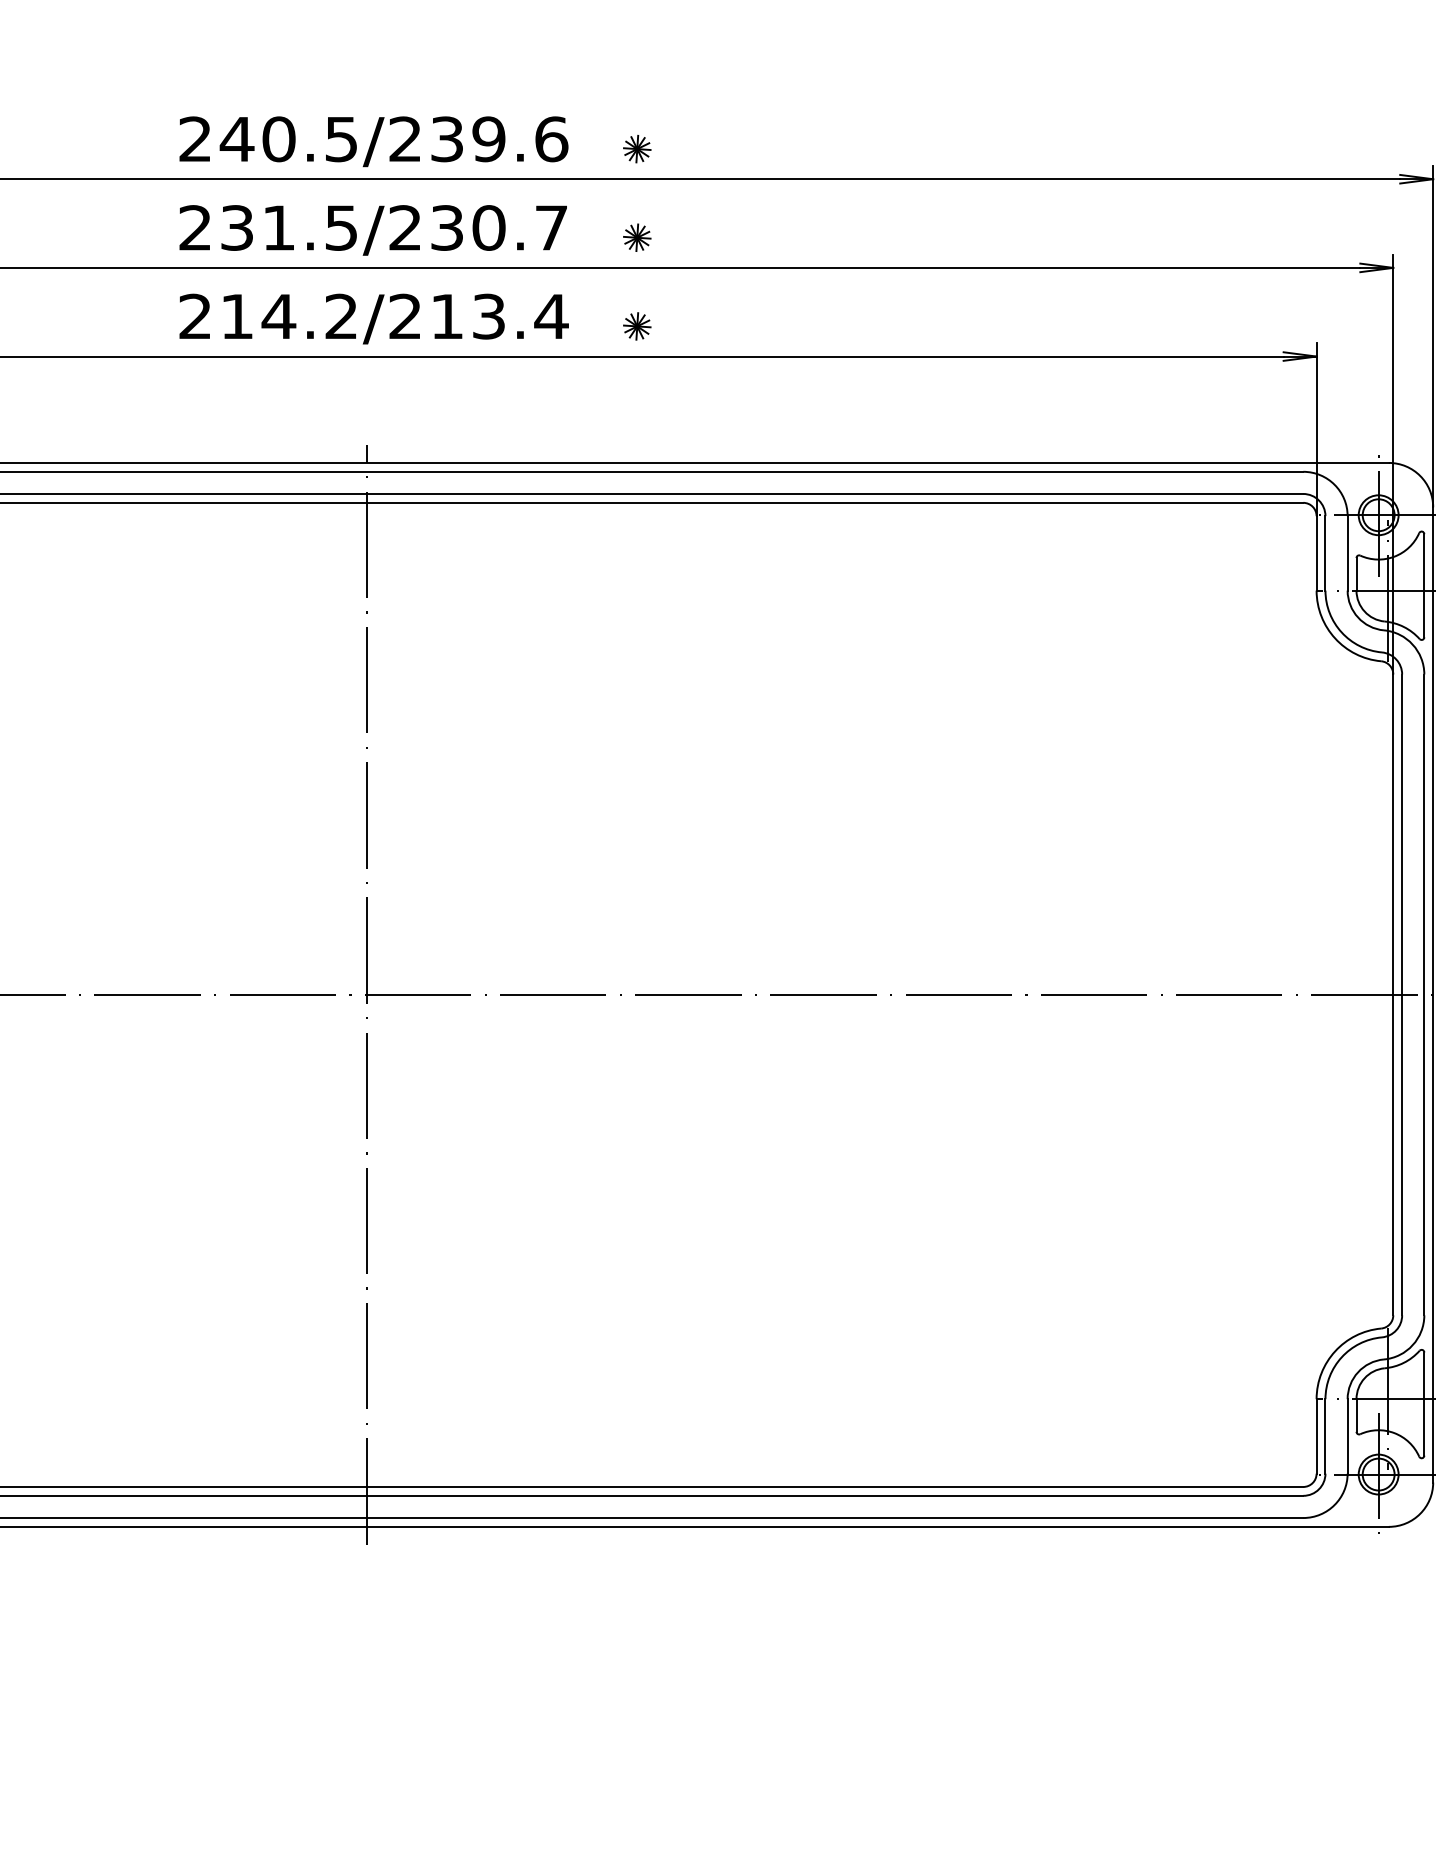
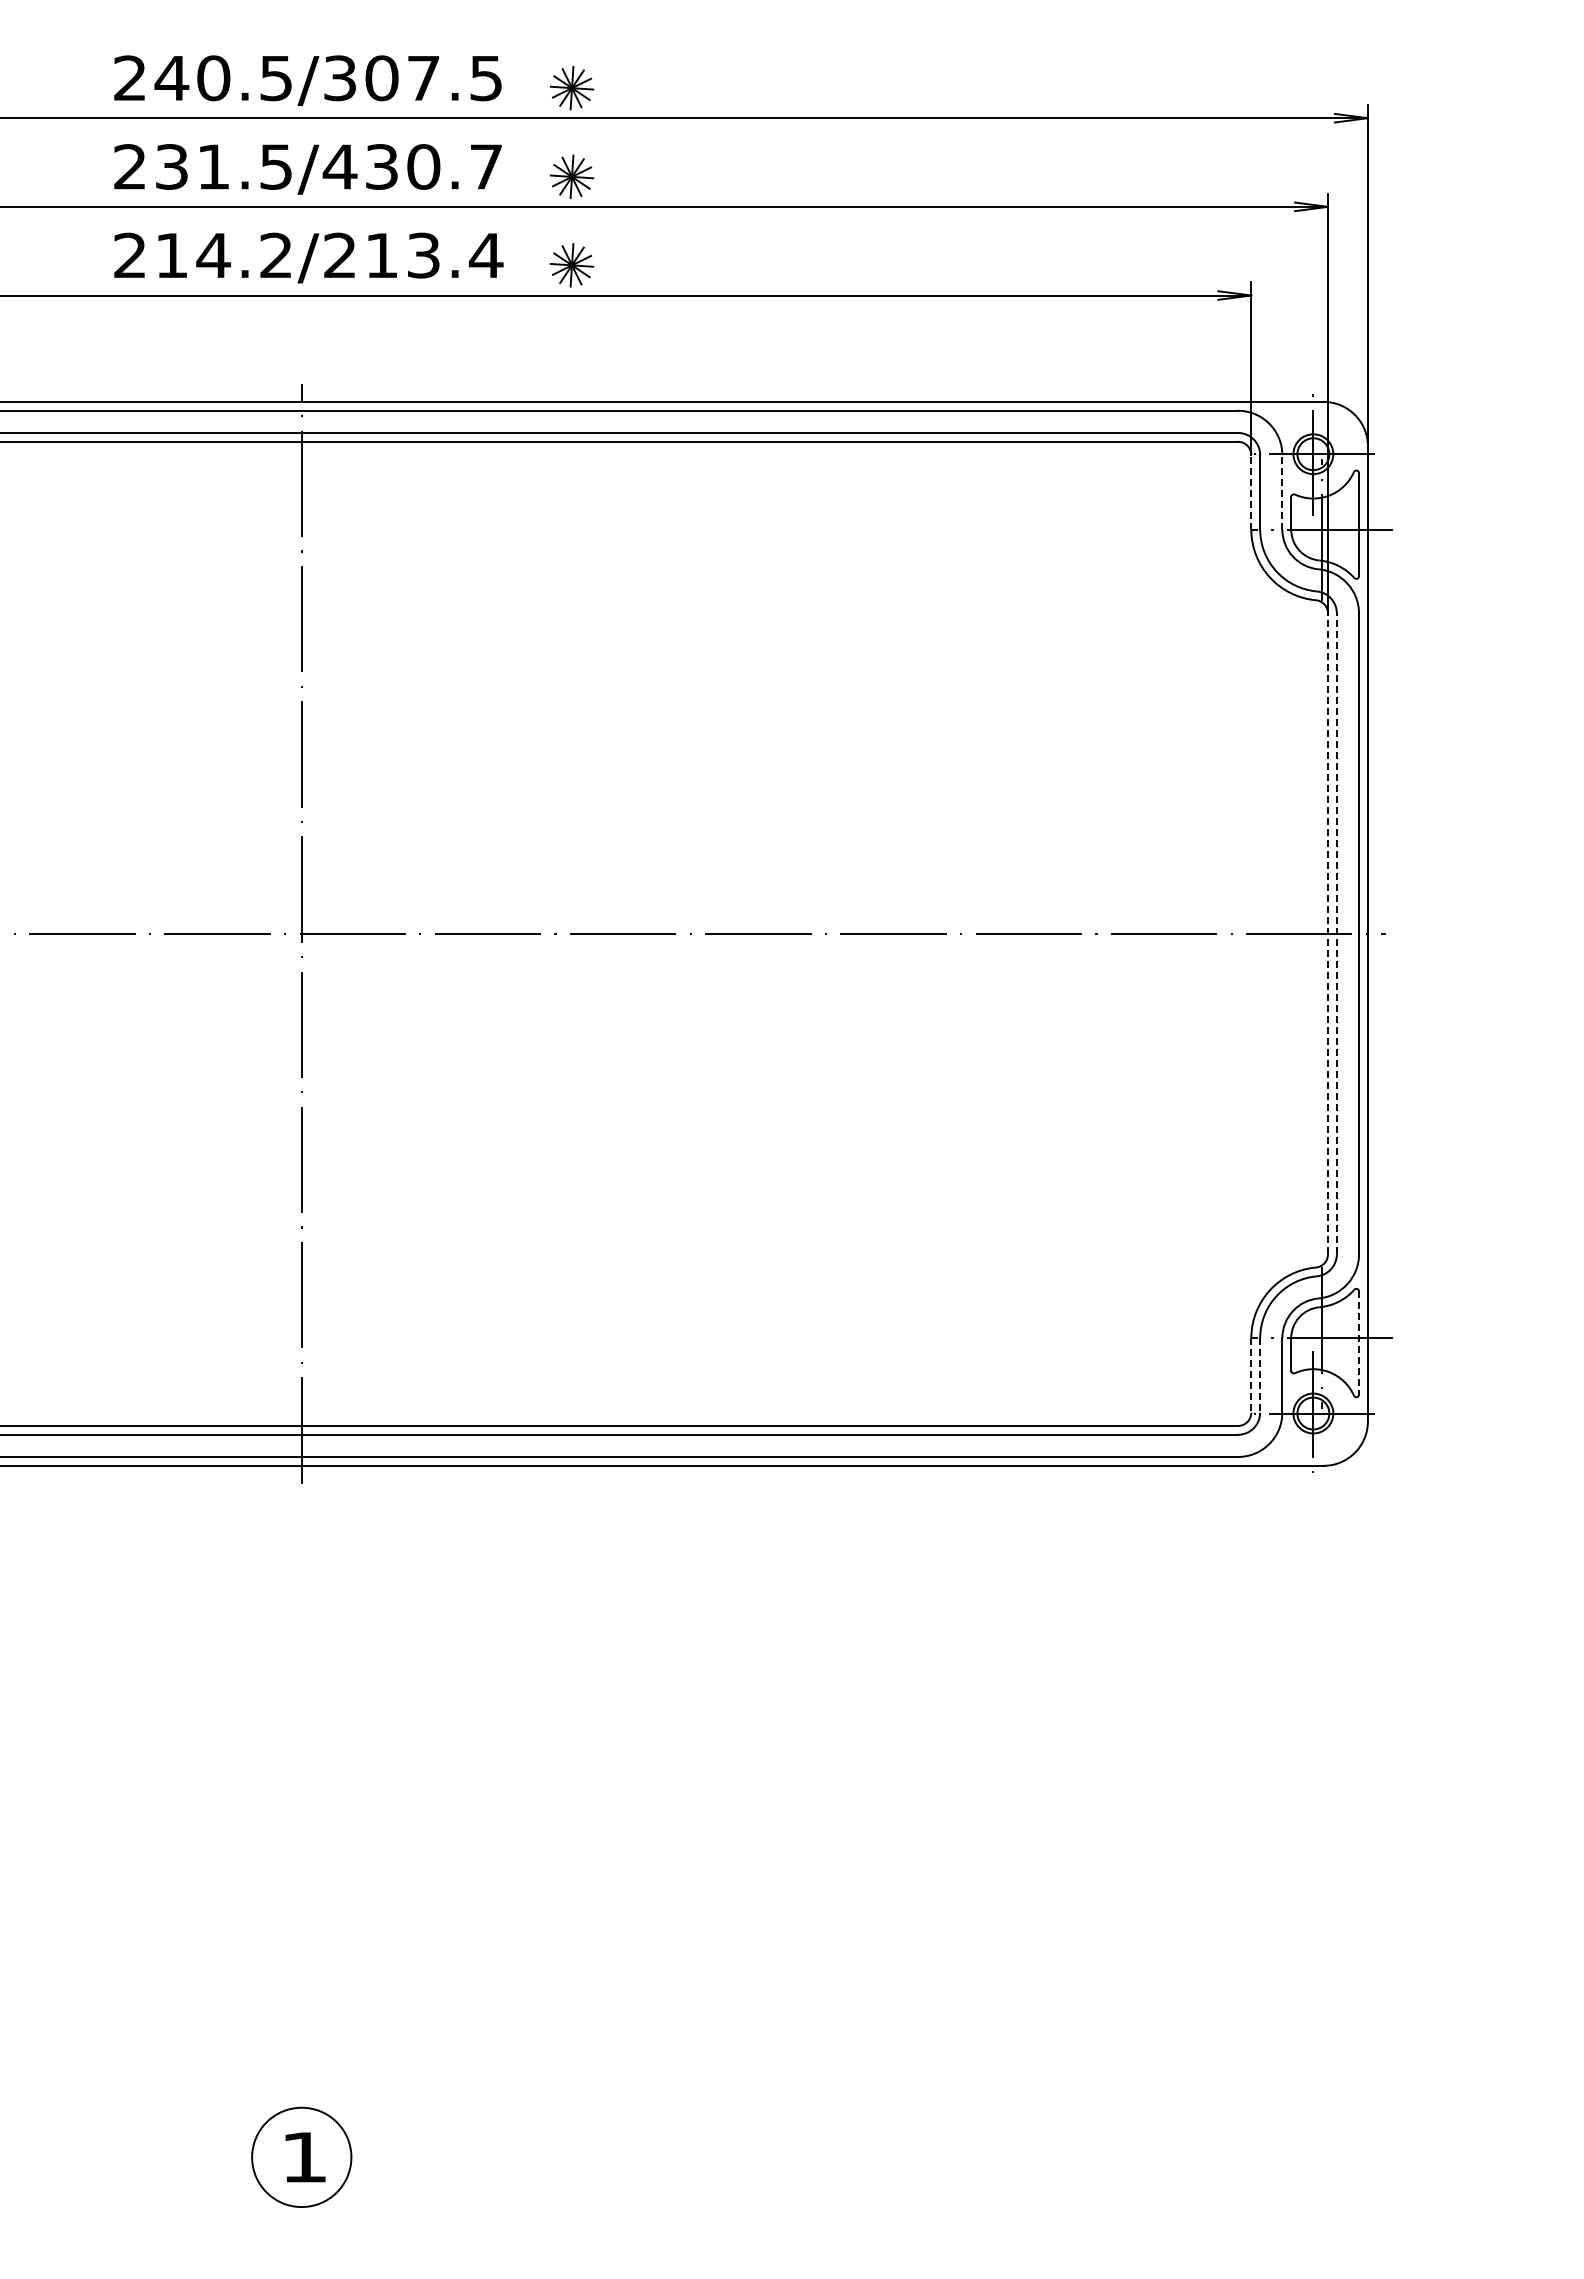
text: (478, 139) -> (413, 78), 240.5/239.6 -> 240.5/307.5
part: (636, 148) -> (571, 87), size x1.6
text: (404, 227) -> (339, 166), 231.5/230.7 -> 231.5/430.7
part: (636, 237) -> (571, 176), size x1.6
part: (636, 326) -> (571, 265), size x1.6
line: (1316, 552) -> (1251, 491), solid -> dashed
line: (1347, 552) -> (1282, 491), solid -> dashed
line: (1393, 994) -> (1328, 933), solid -> dashed
line: (1401, 994) -> (1336, 933), solid -> dashed
line: (1424, 1404) -> (1359, 1343), solid -> dashed
line: (1316, 1436) -> (1251, 1375), solid -> dashed
line: (1325, 1436) -> (1260, 1375), solid -> dashed

